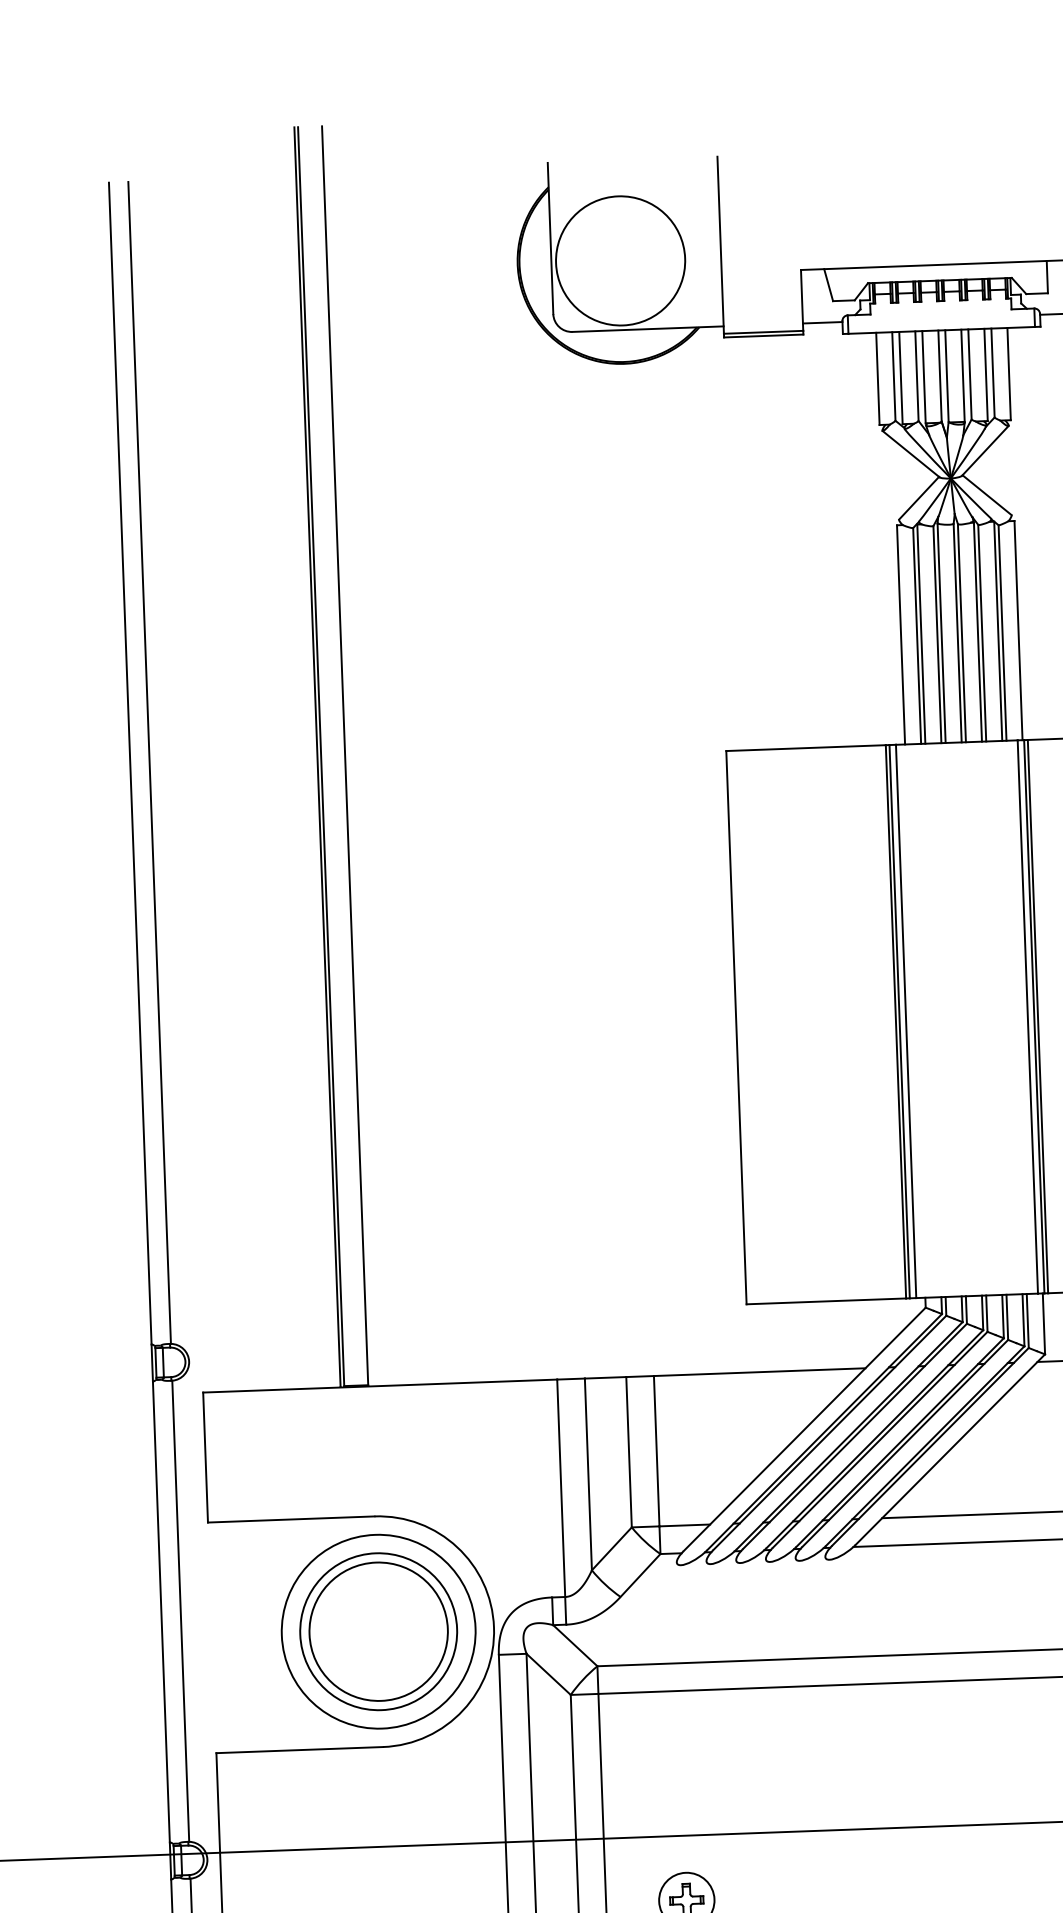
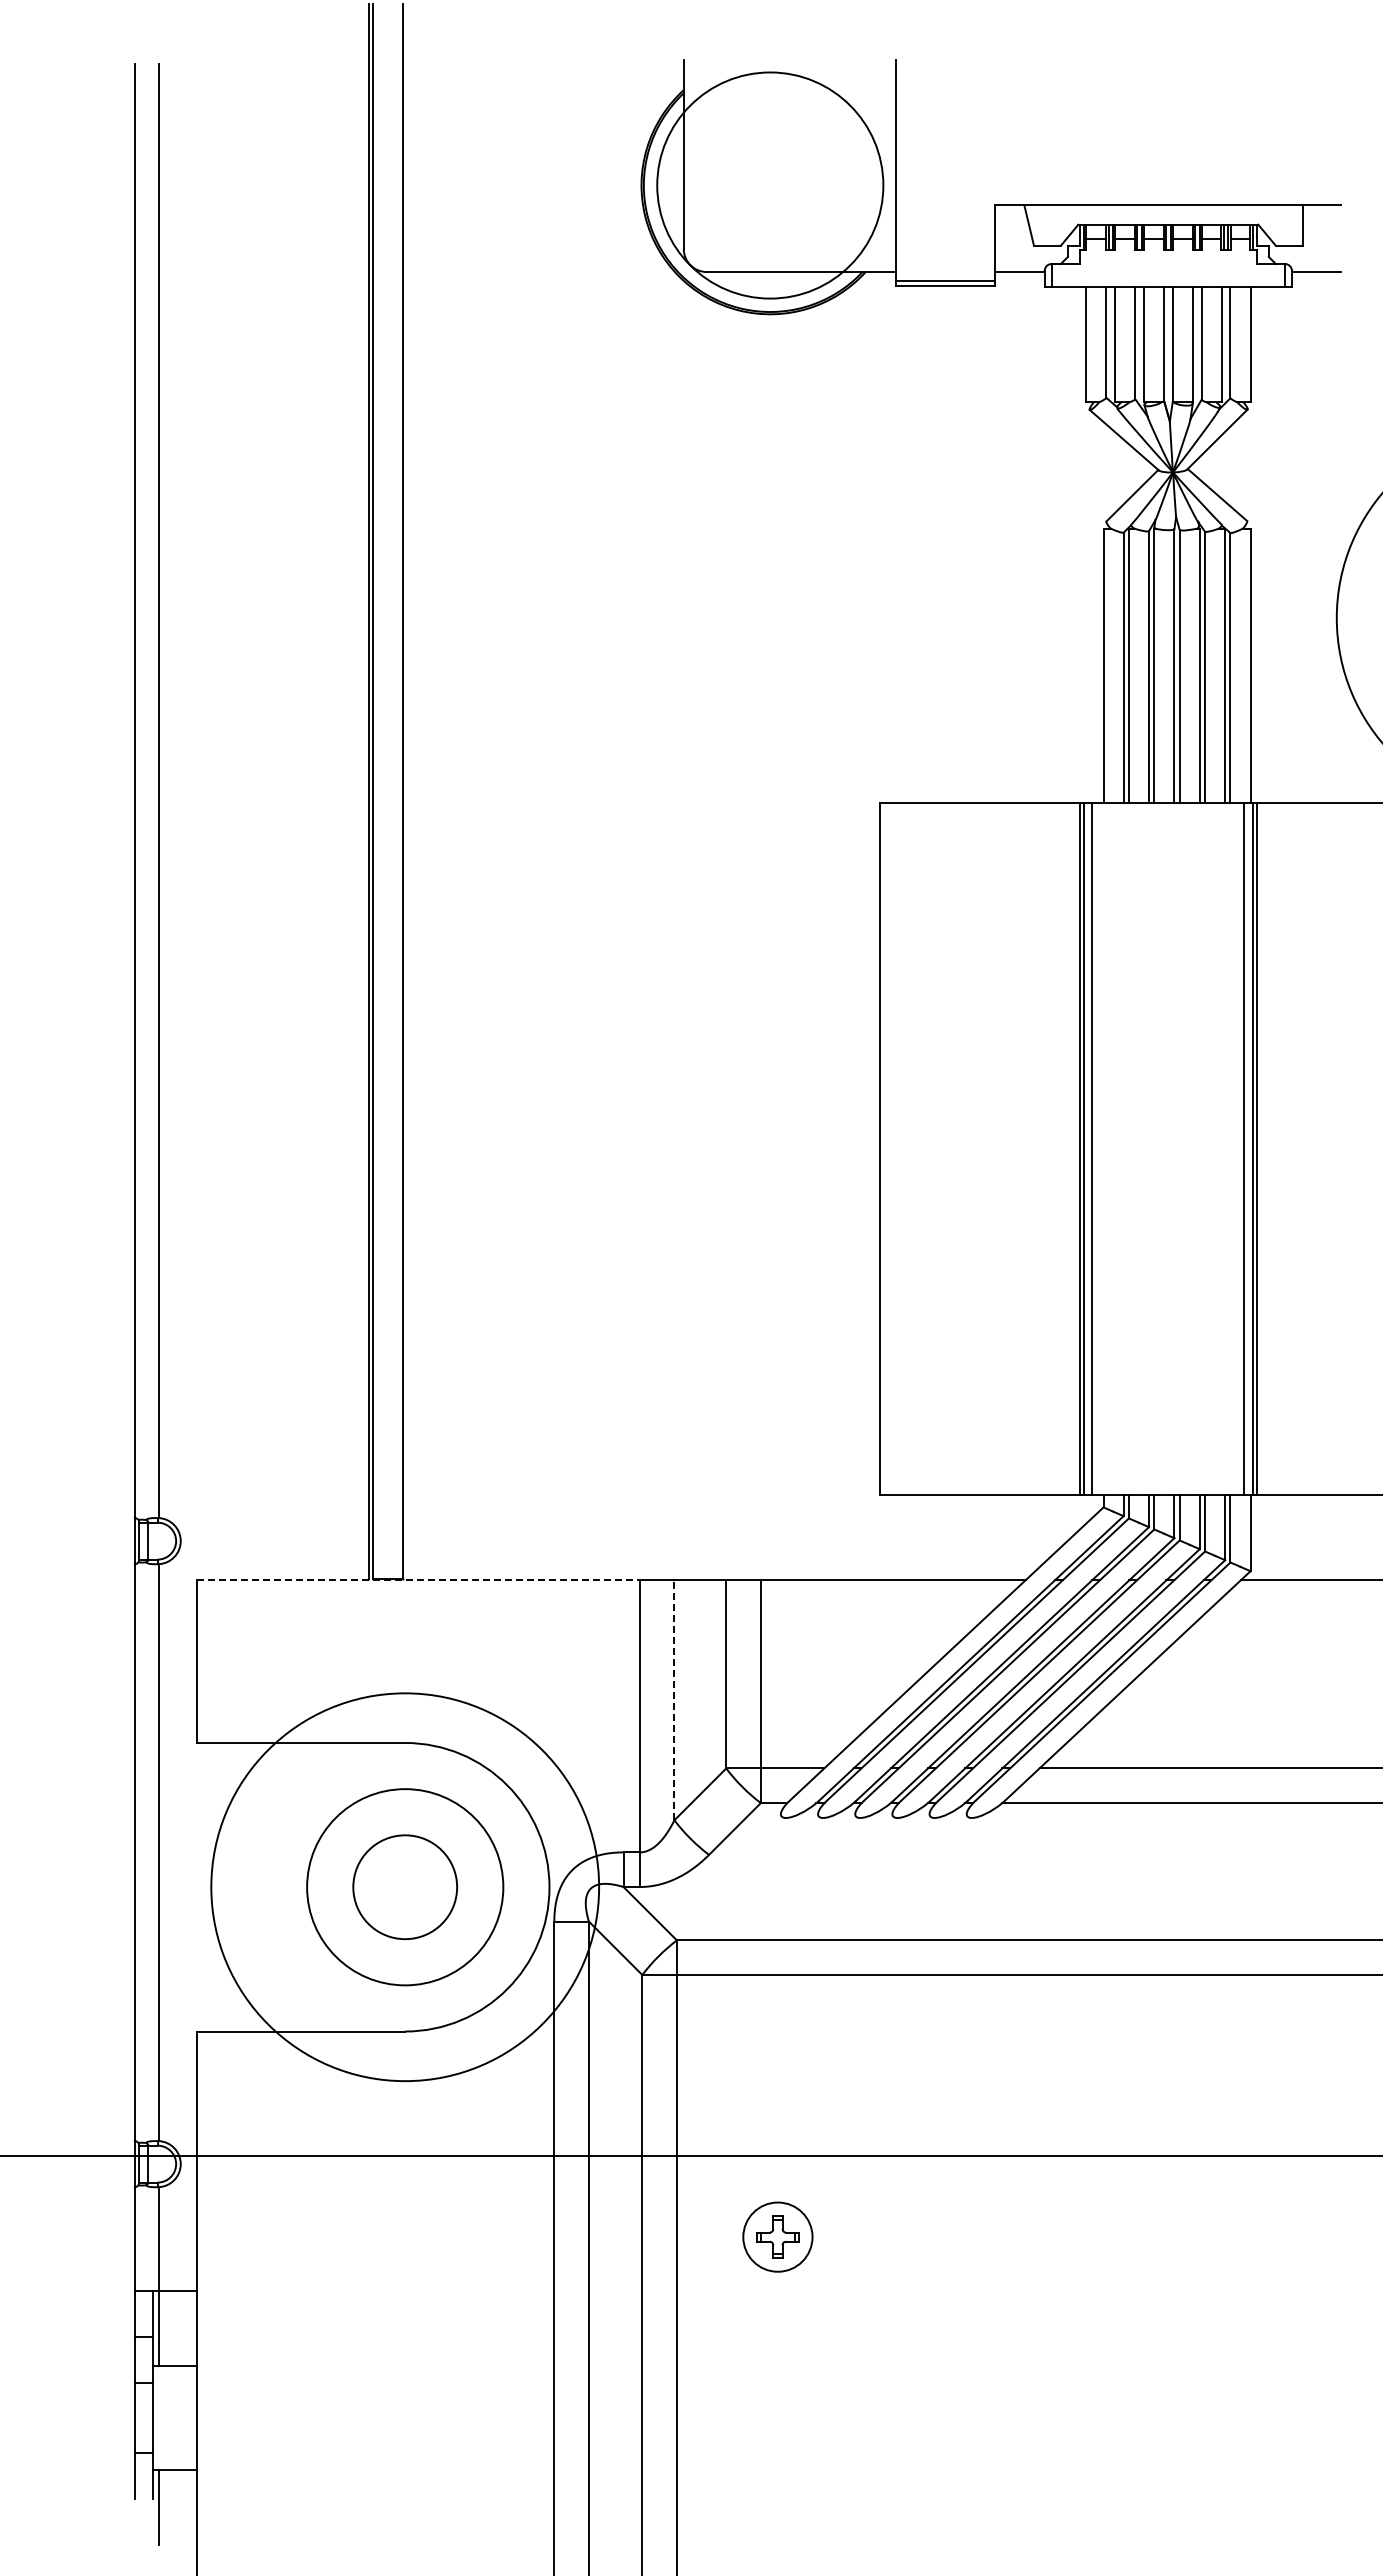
circle: (620, 260) -> (770, 185), size x1.4
line: (380, 1386) -> (418, 1580), solid -> dashed
line: (588, 1474) -> (674, 1700), solid -> dashed
circle: (378, 1631) -> (404, 1886), size x0.6
circle: (378, 1631) -> (405, 1887), size x1.6

